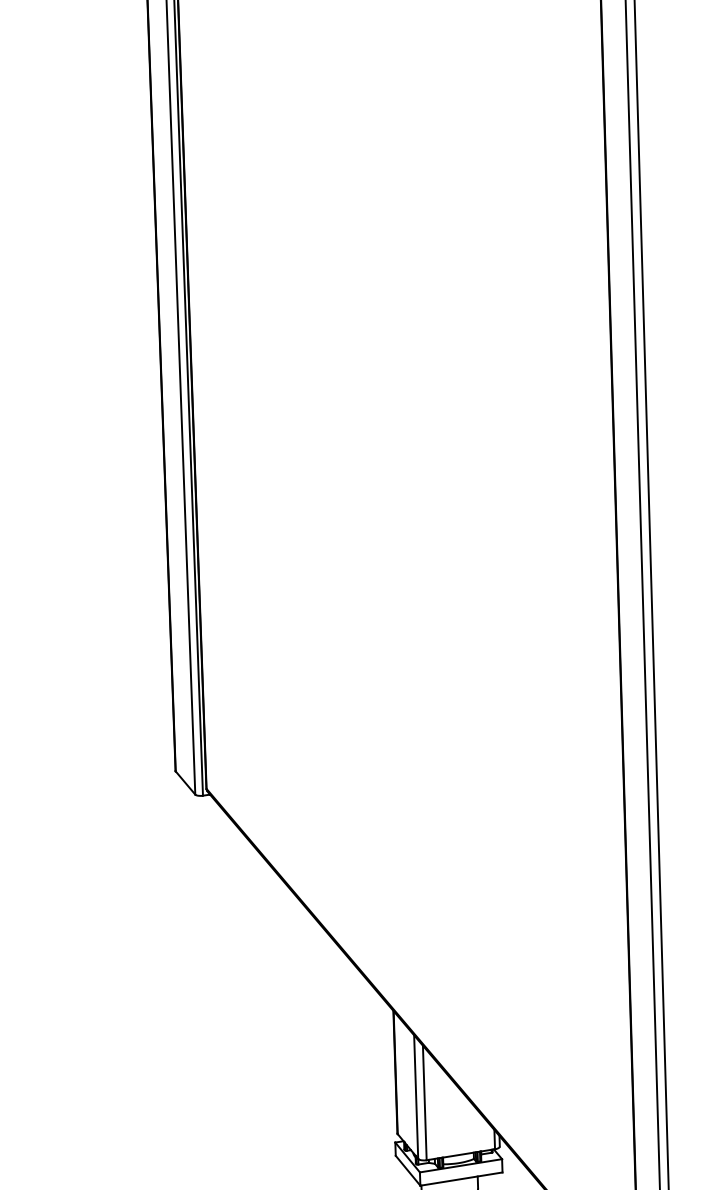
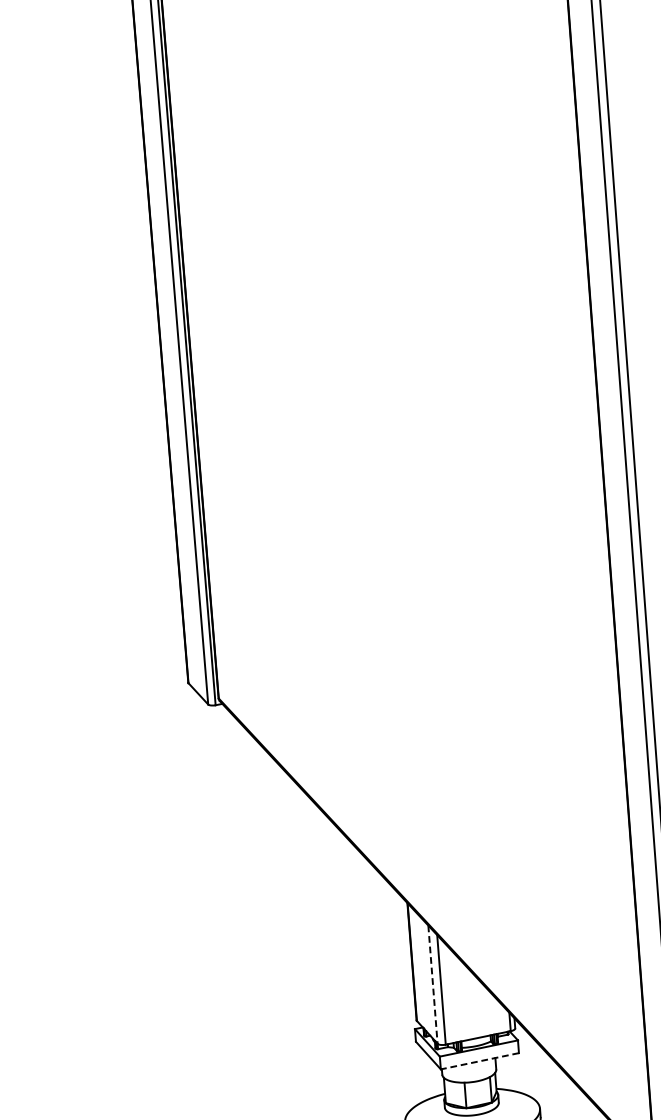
line: (416, 1097) -> (433, 985), solid -> dashed
line: (461, 1179) -> (479, 1061), solid -> dashed

